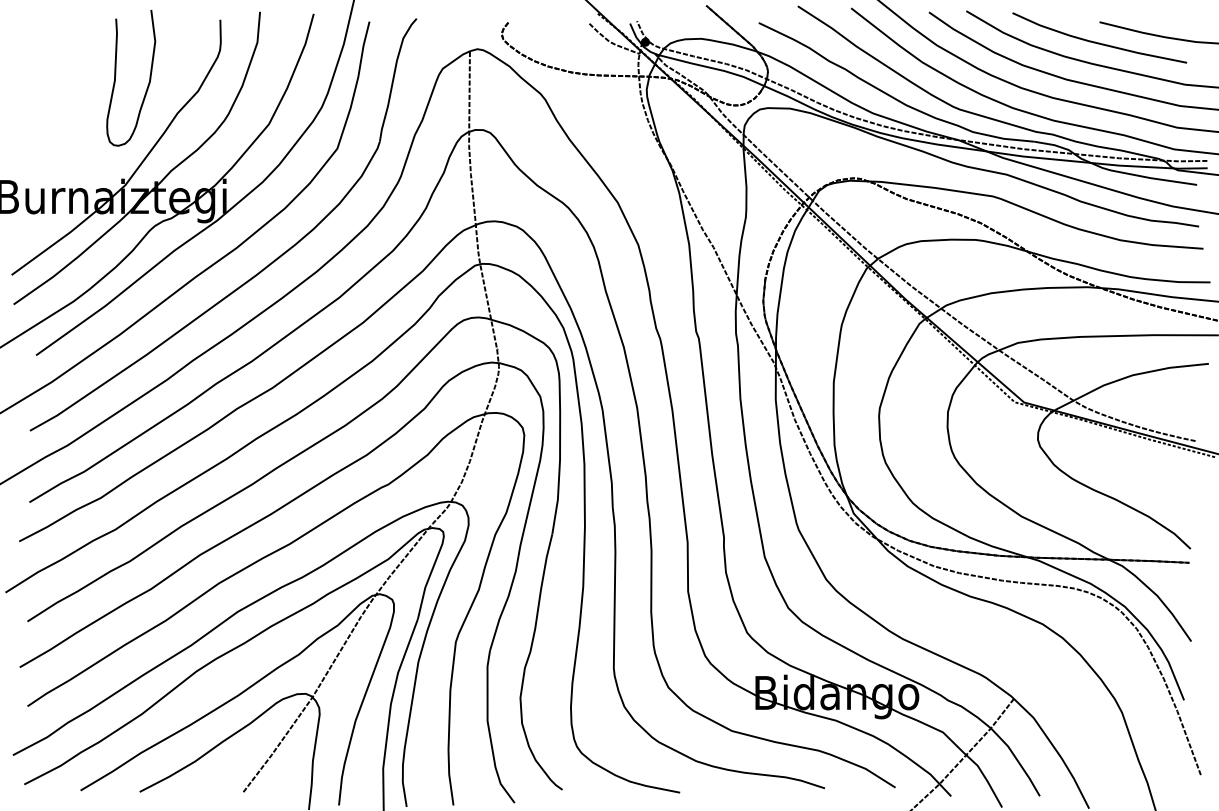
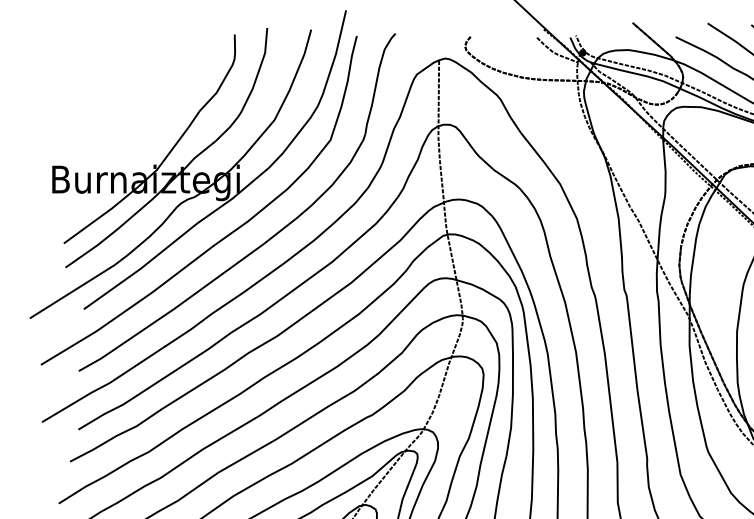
curve: (116, 74) -> (149, 79), removed

